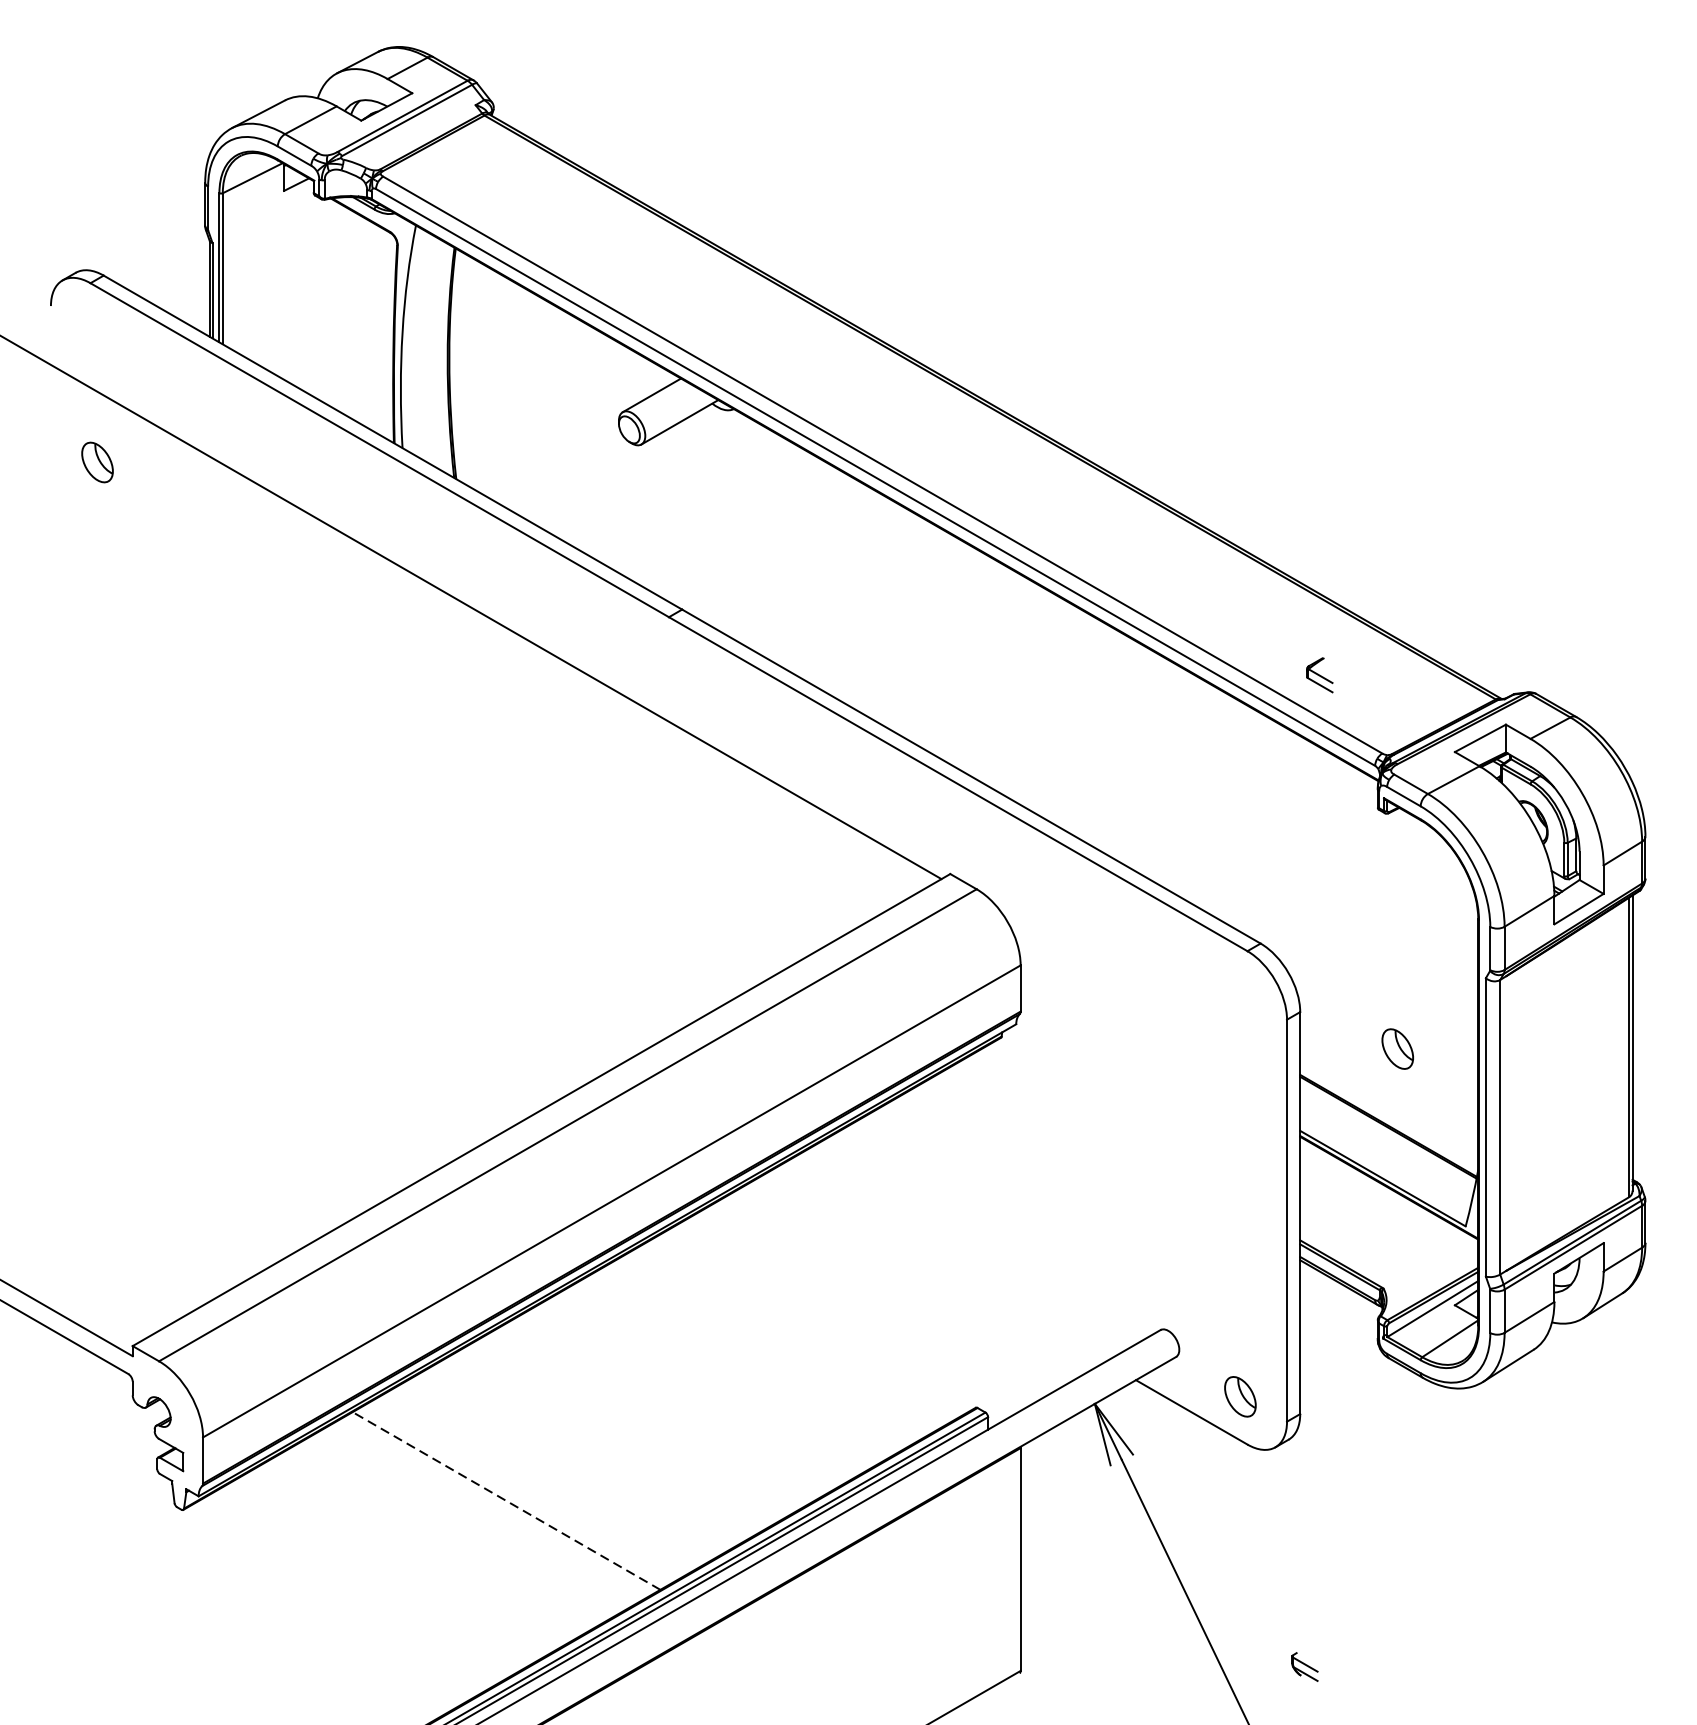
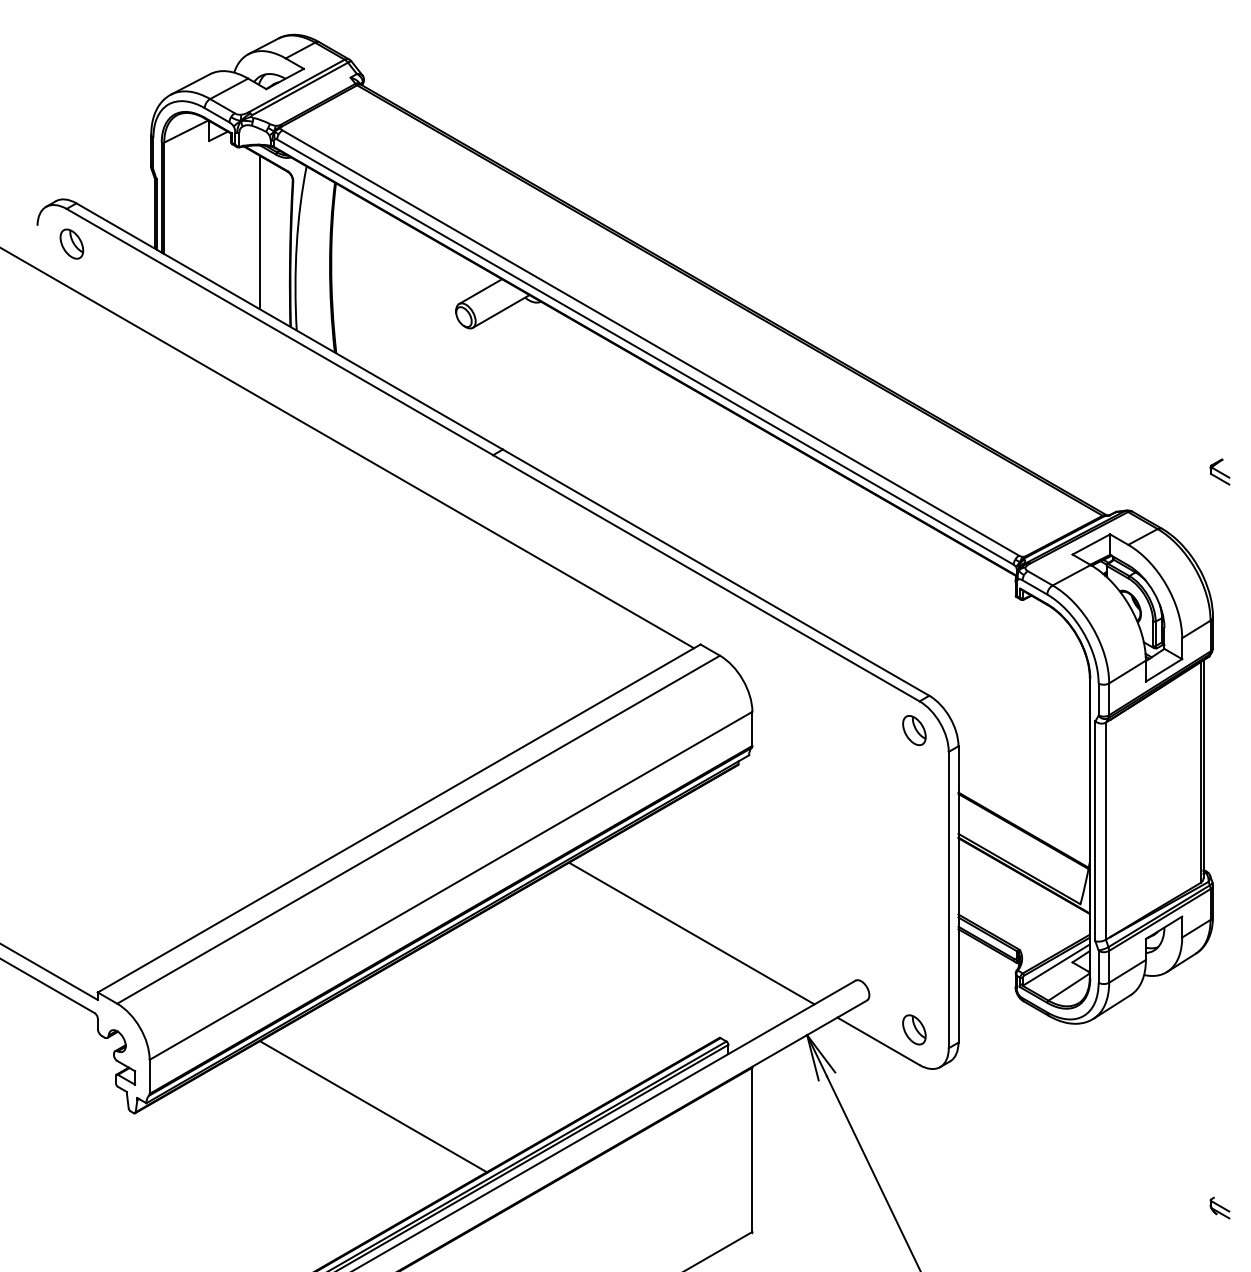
line: (353, 315) -> (260, 232), added
part: (96, 461) -> (71, 243), moved
part: (1319, 674) -> (1219, 471), moved
part: (1397, 1049) -> (914, 730), moved
line: (938, 1266) -> (691, 933), added
line: (506, 1500) -> (373, 1106), dashed -> solid
part: (1304, 1666) -> (1219, 1207), moved

